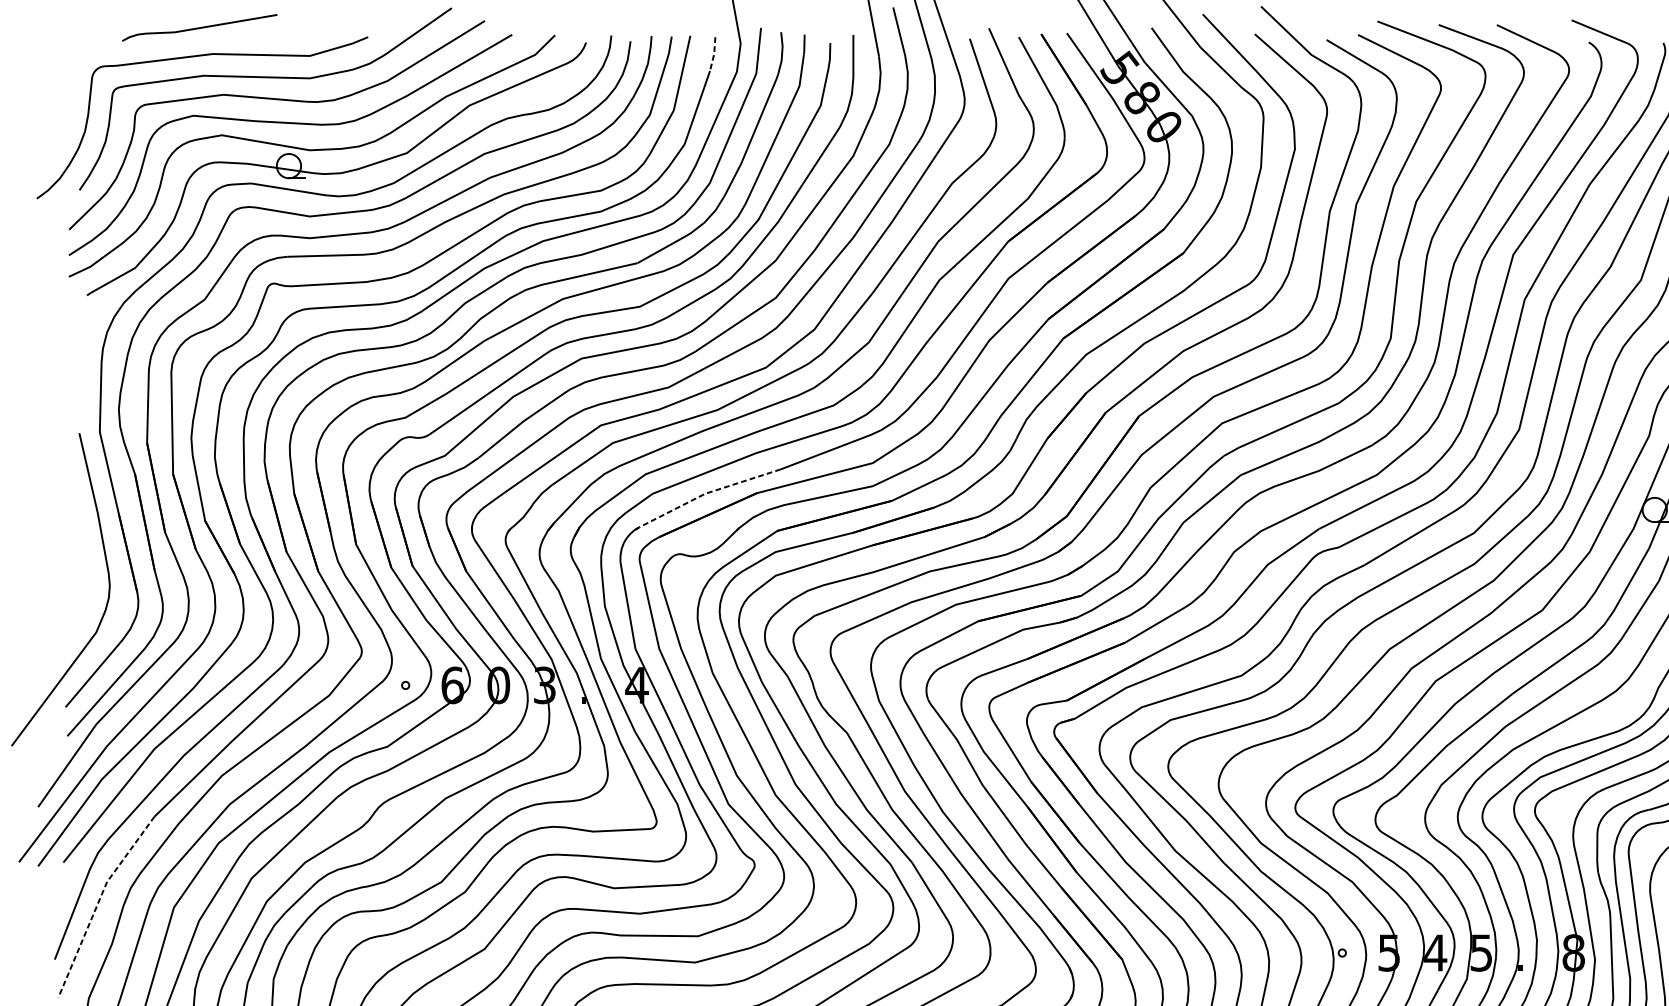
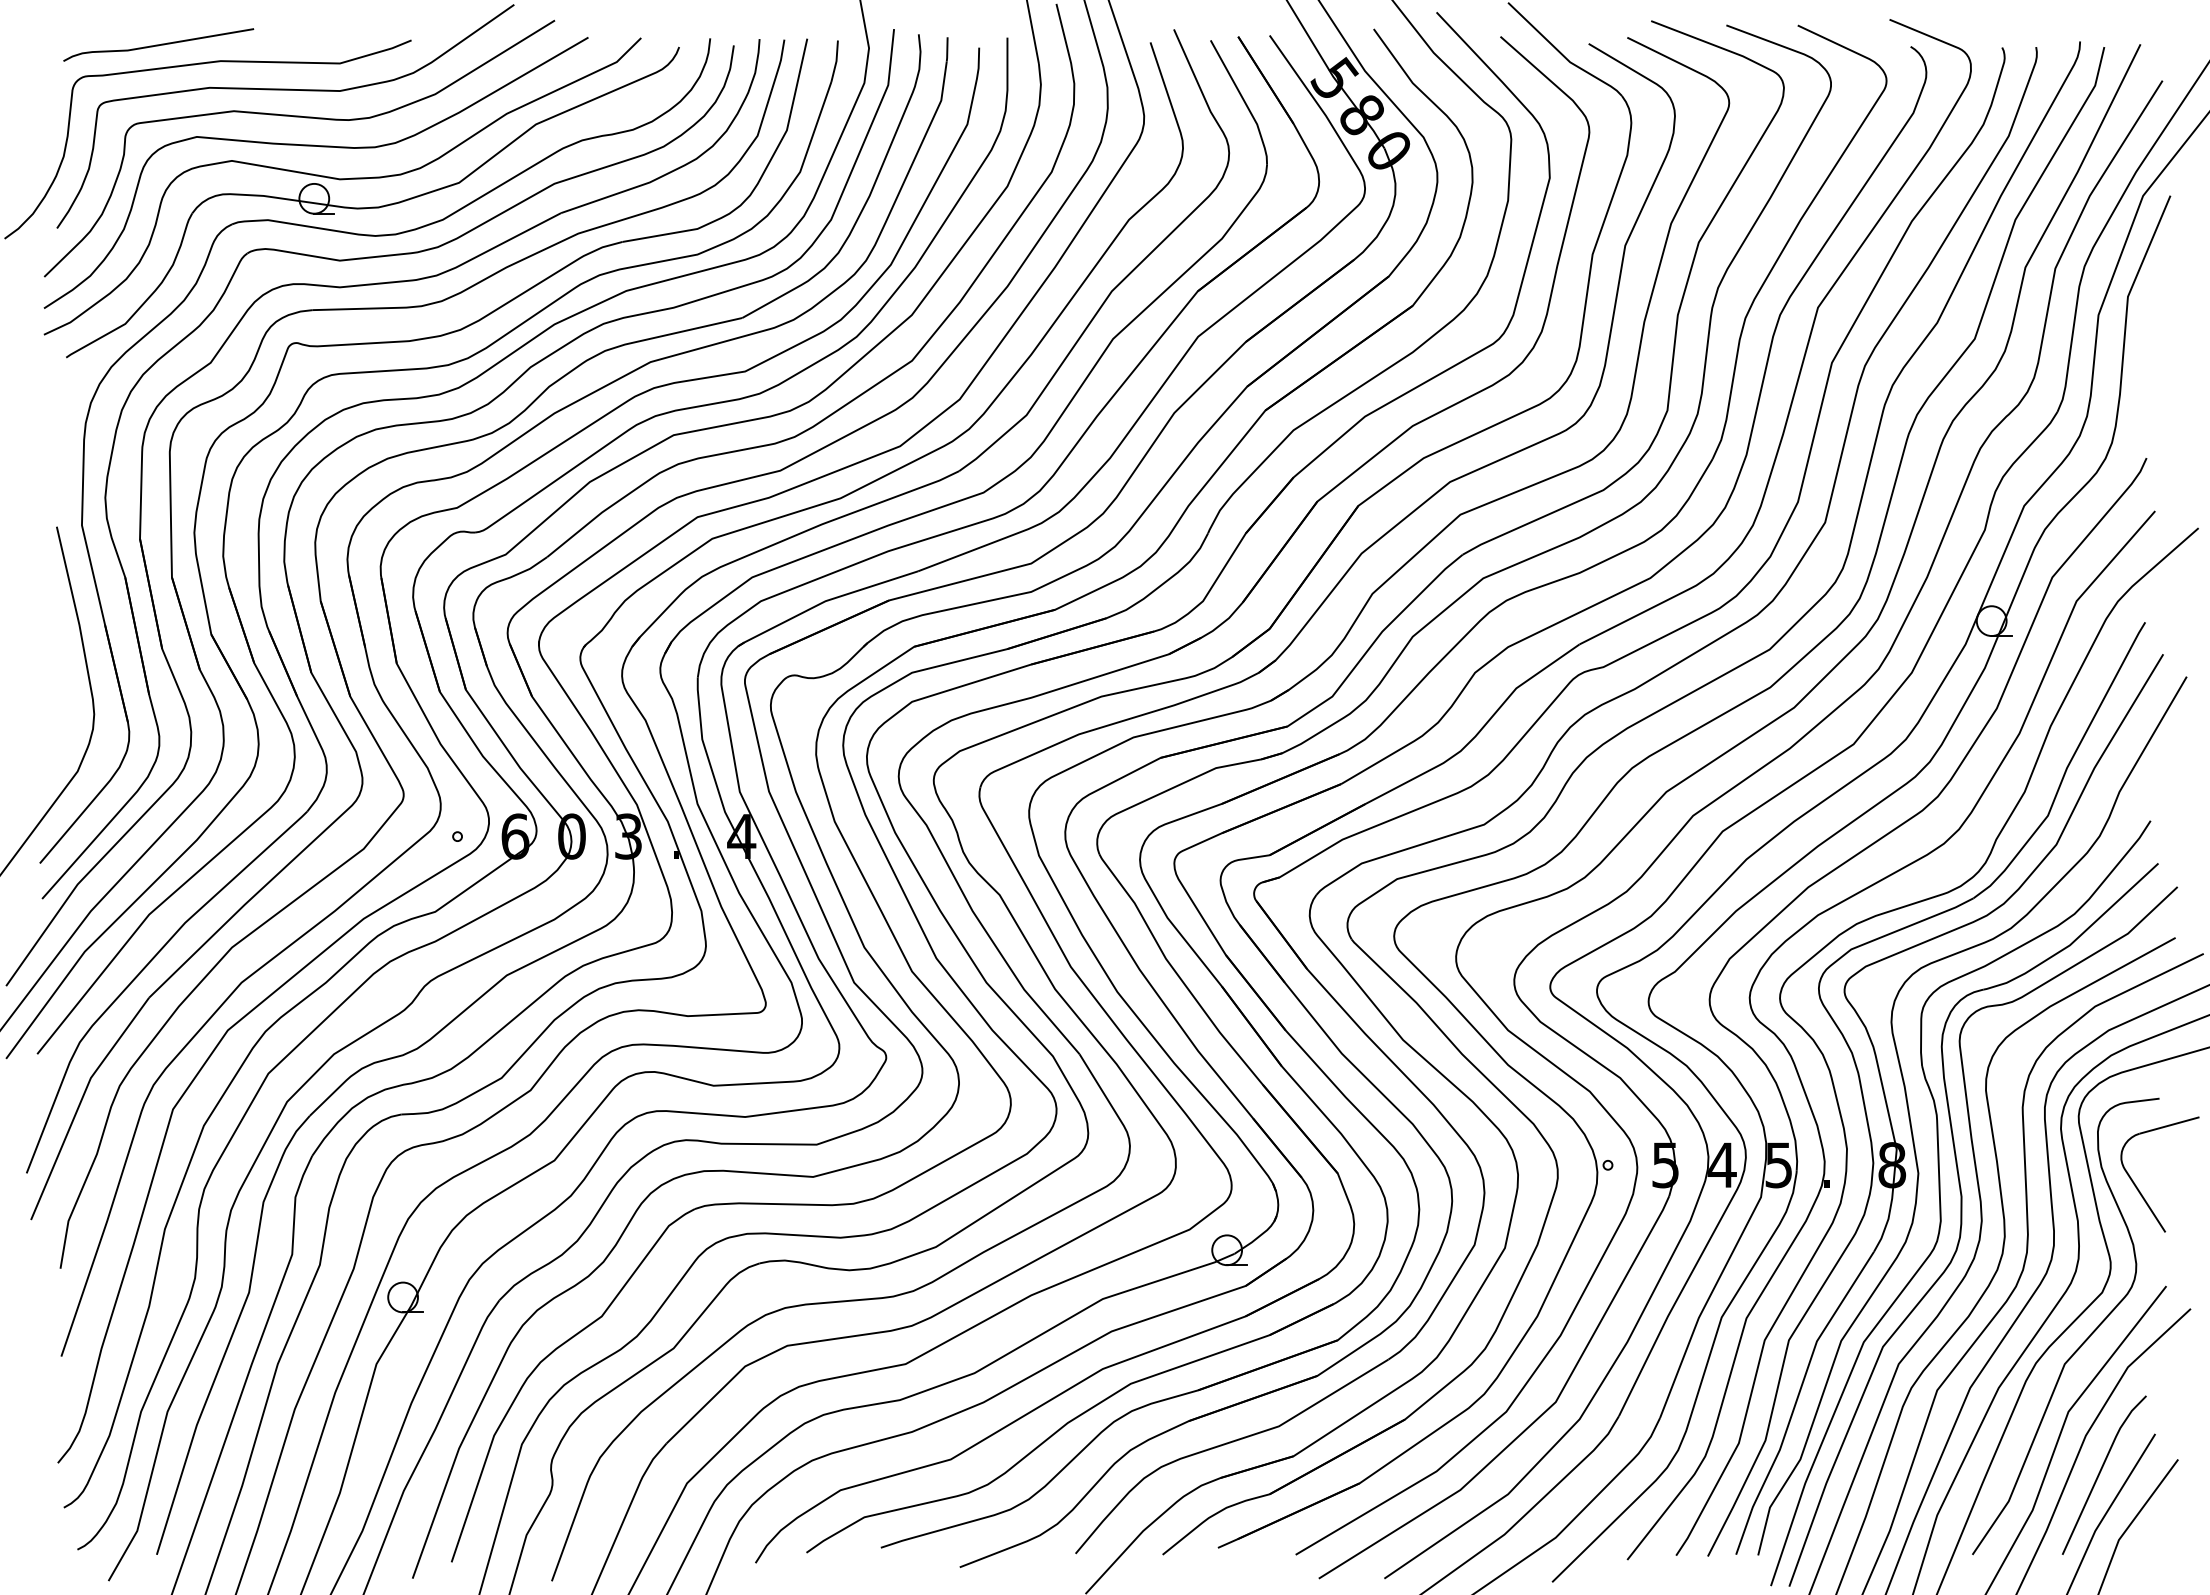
curve: (199, 27) -> (158, 44), moved
line: (714, 54) -> (836, 61), dashed -> solid
line: (704, 494) -> (824, 601), dashed -> solid
line: (98, 901) -> (80, 1102), dashed -> solid

